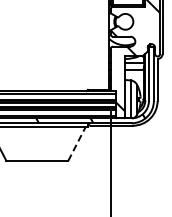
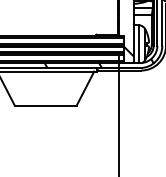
line: (77, 143) -> (85, 88), dashed -> solid

